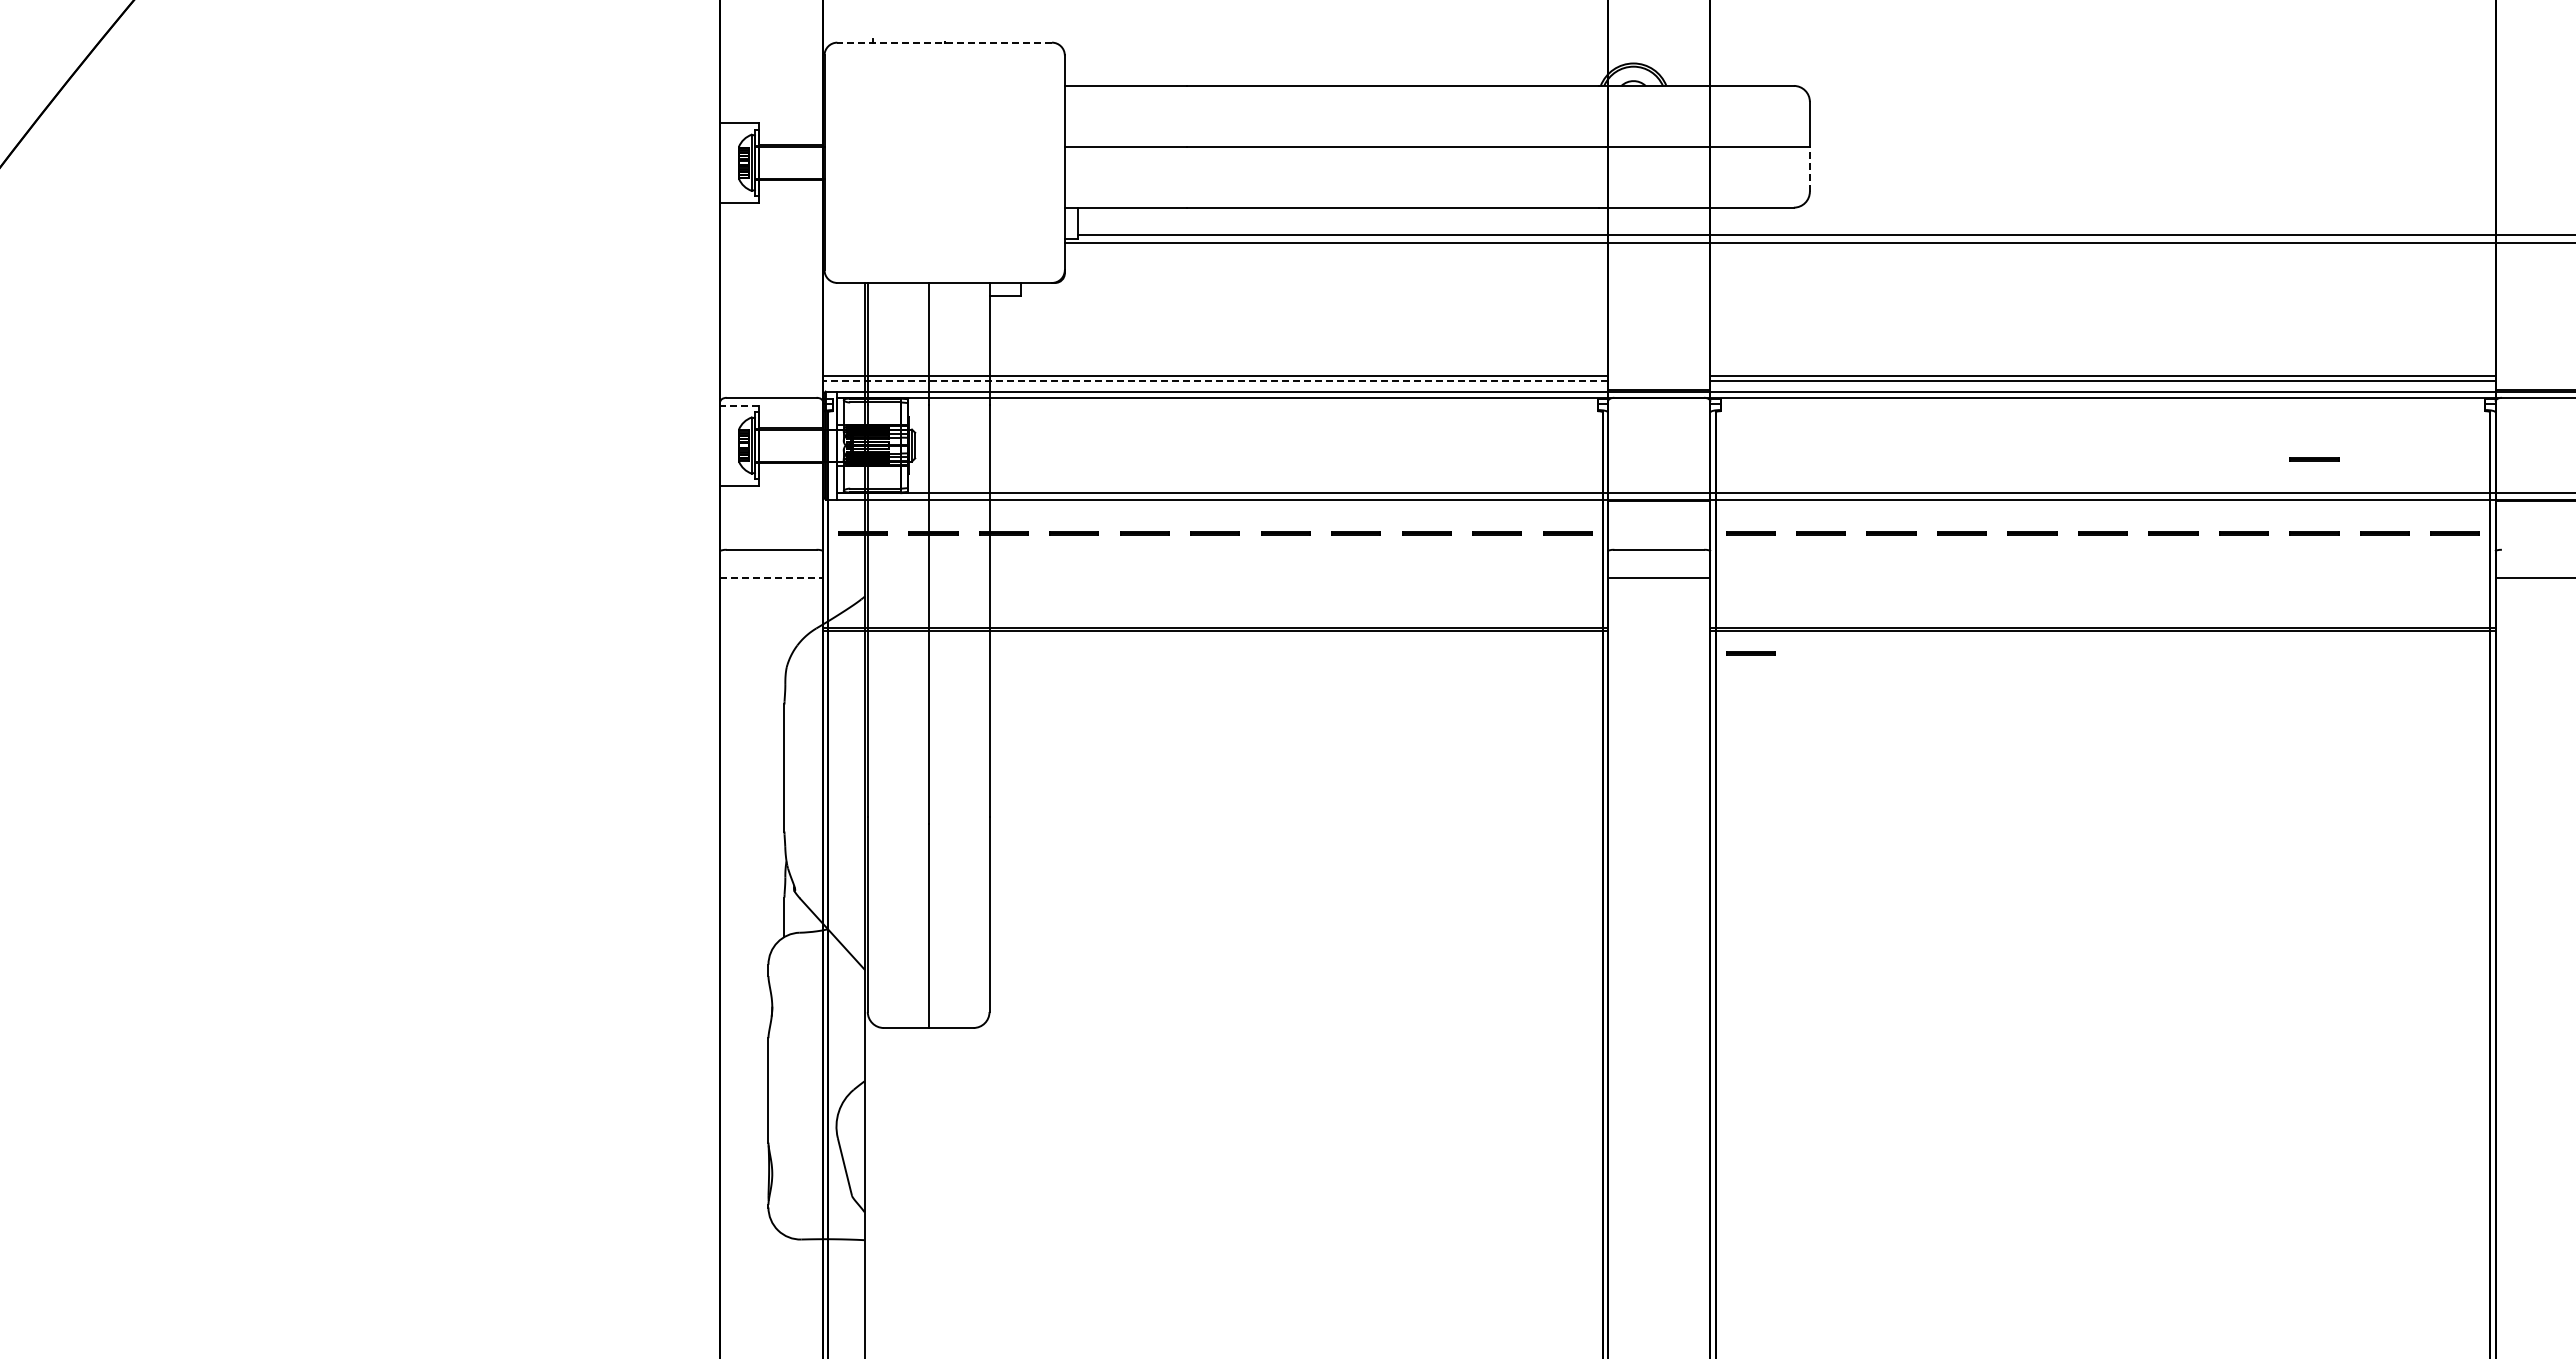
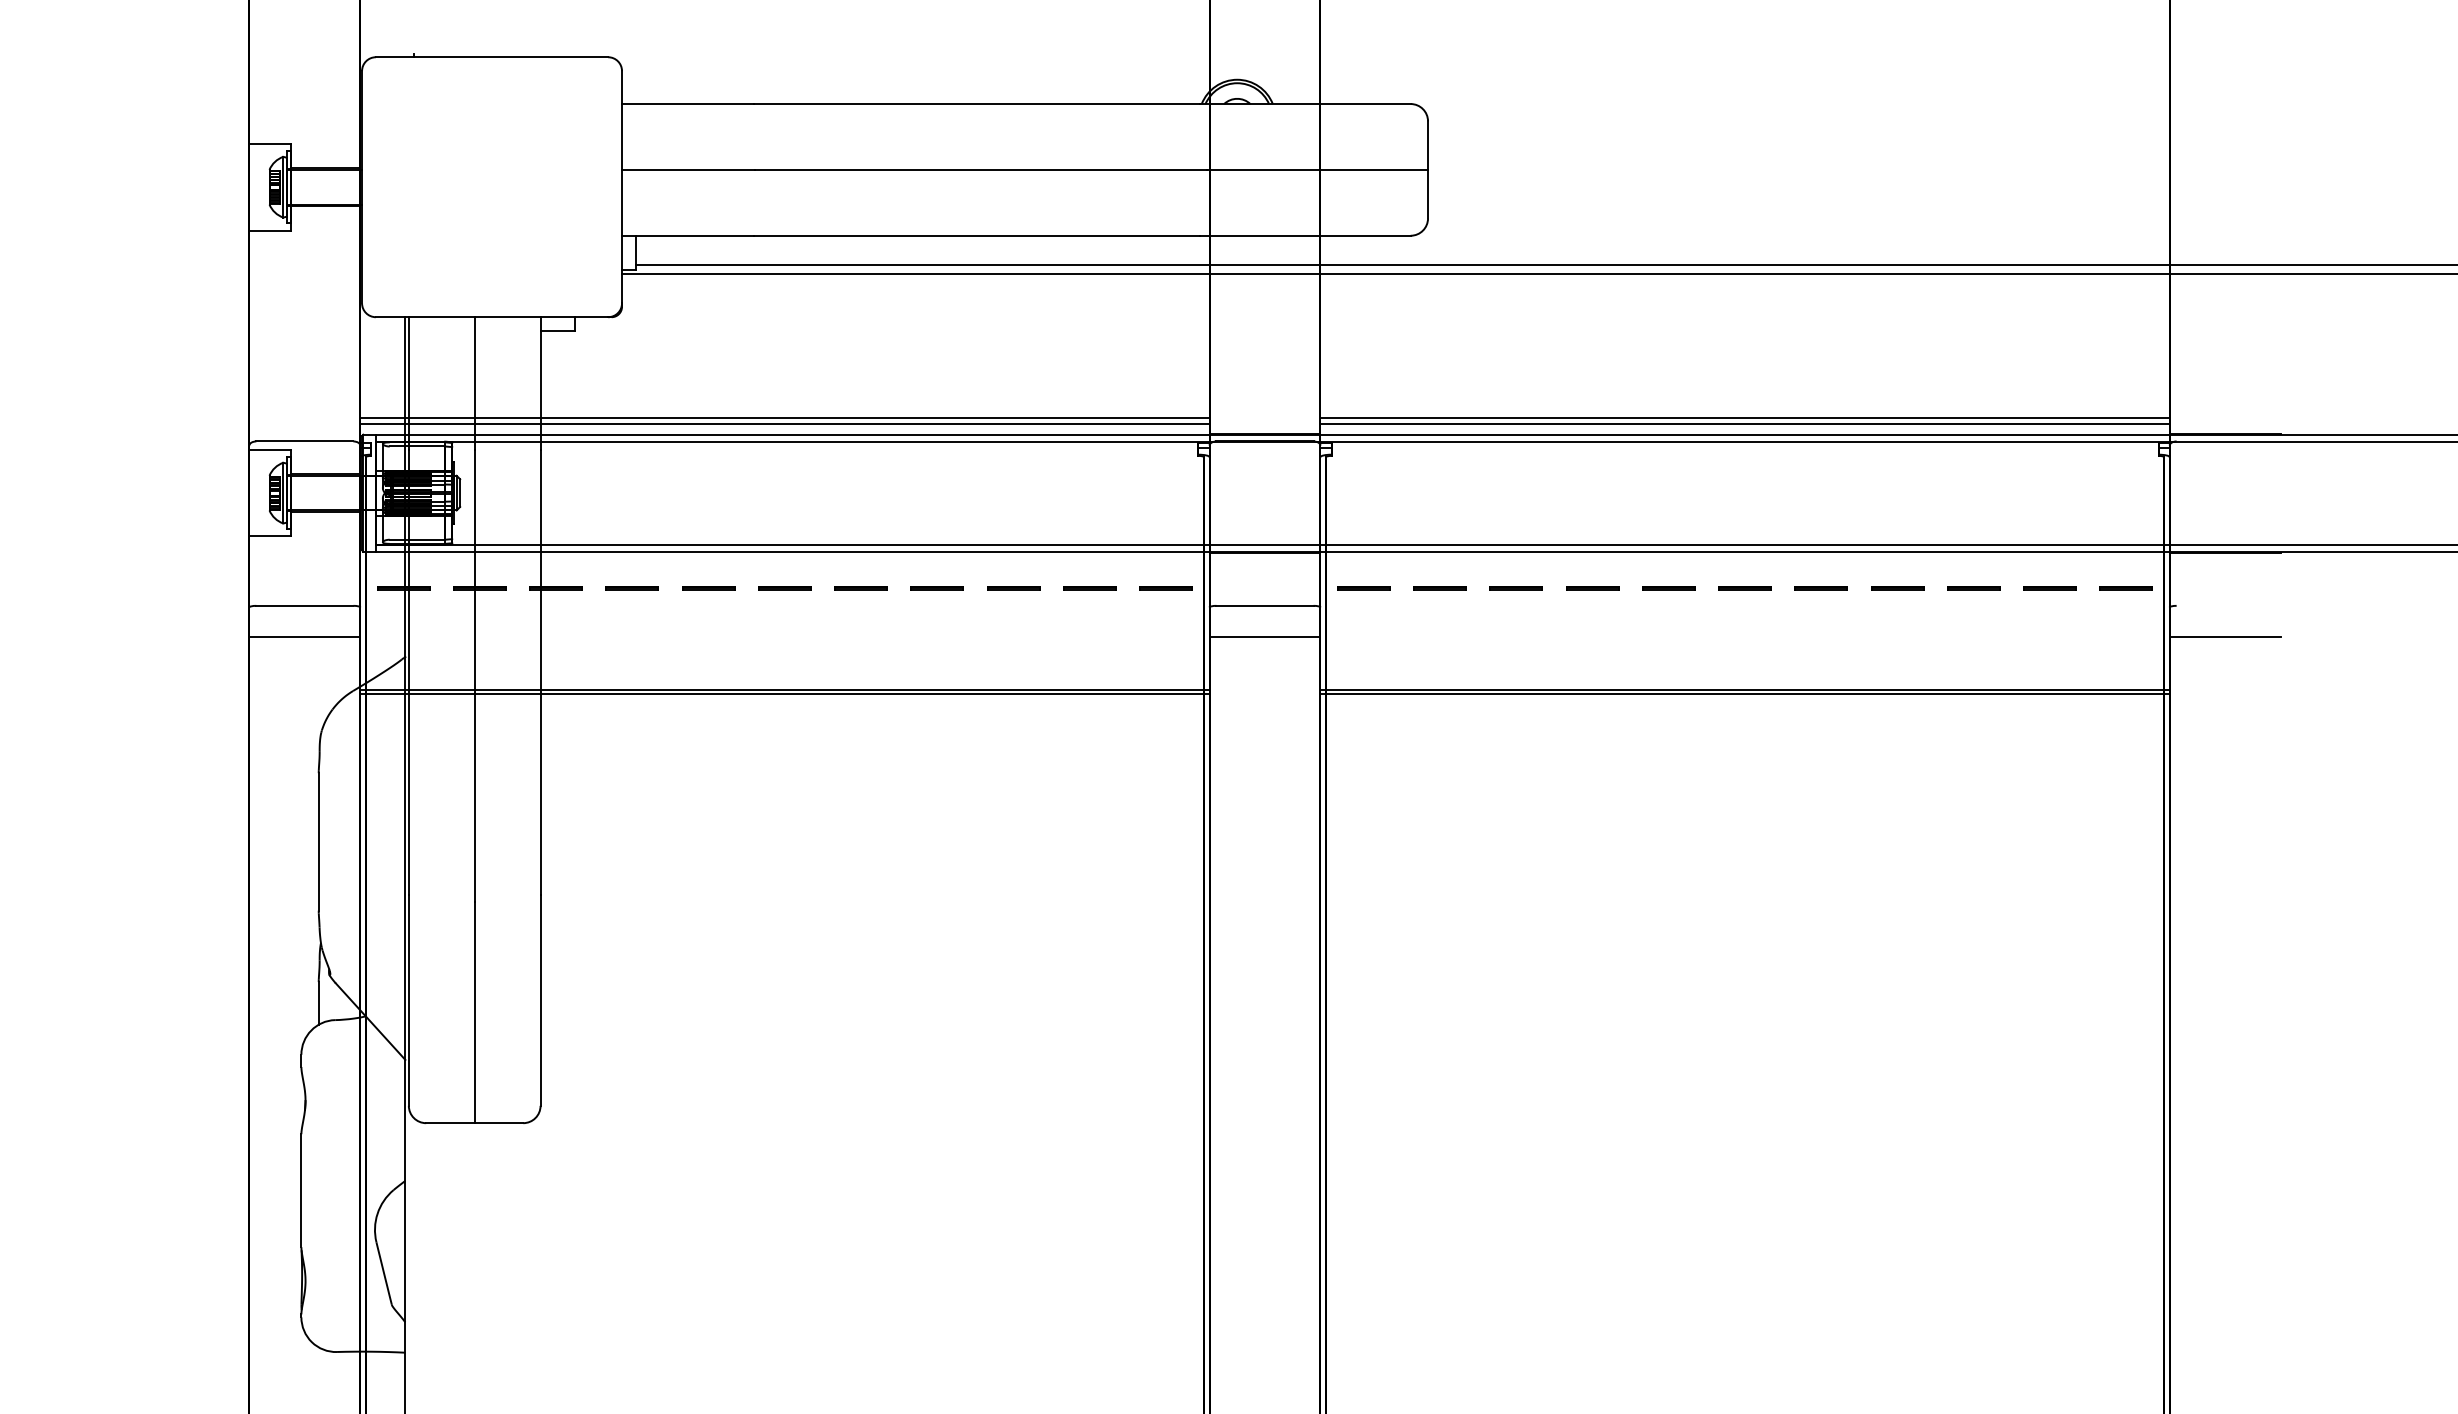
line: (944, 42) -> (491, 57), dashed -> solid
line: (1809, 168) -> (1427, 193), dashed -> solid
line: (1215, 381) -> (785, 423), dashed -> solid
line: (739, 405) -> (270, 449), dashed -> solid
line: (2314, 459) -> (1973, 508), removed
line: (772, 578) -> (305, 636), dashed -> solid
line: (1750, 653) -> (1363, 718), removed

